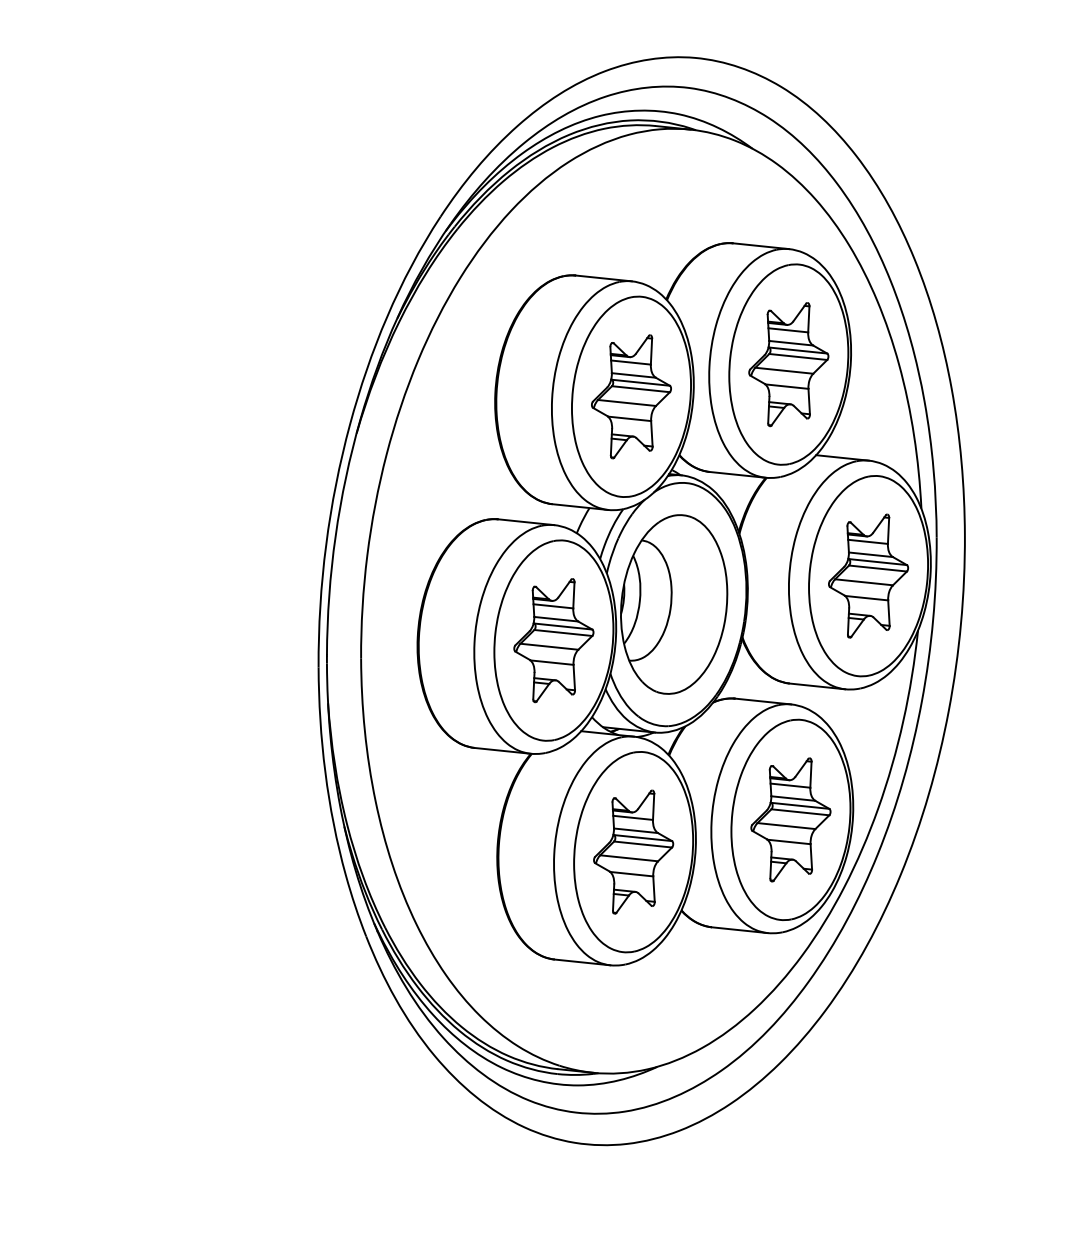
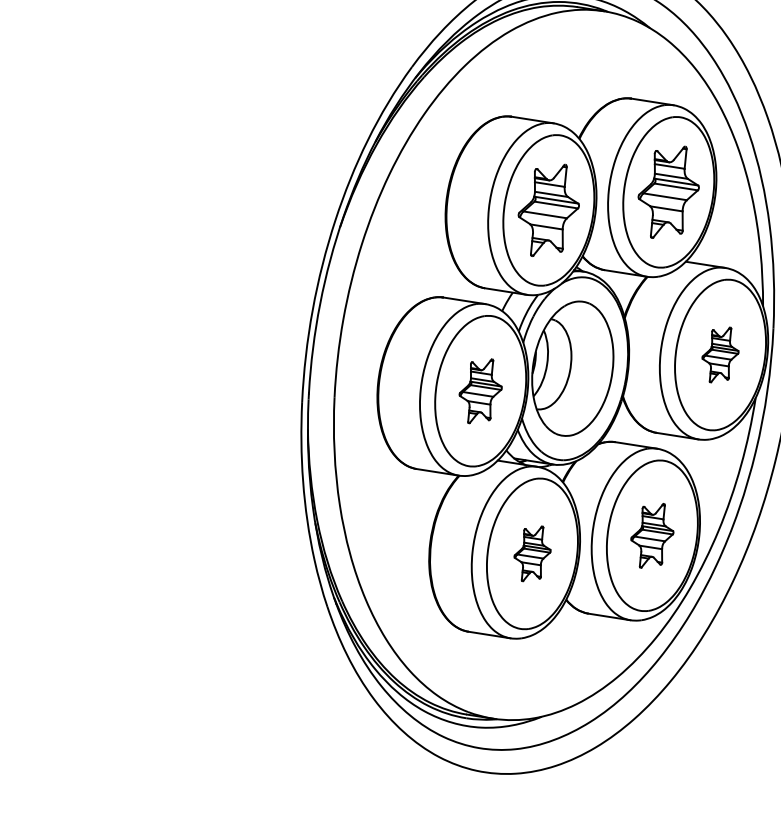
part: (868, 575) -> (720, 354), size x0.6
part: (553, 640) -> (480, 391), size x0.7
part: (790, 819) -> (652, 535), size x0.7
part: (633, 851) -> (532, 553), size x0.6

